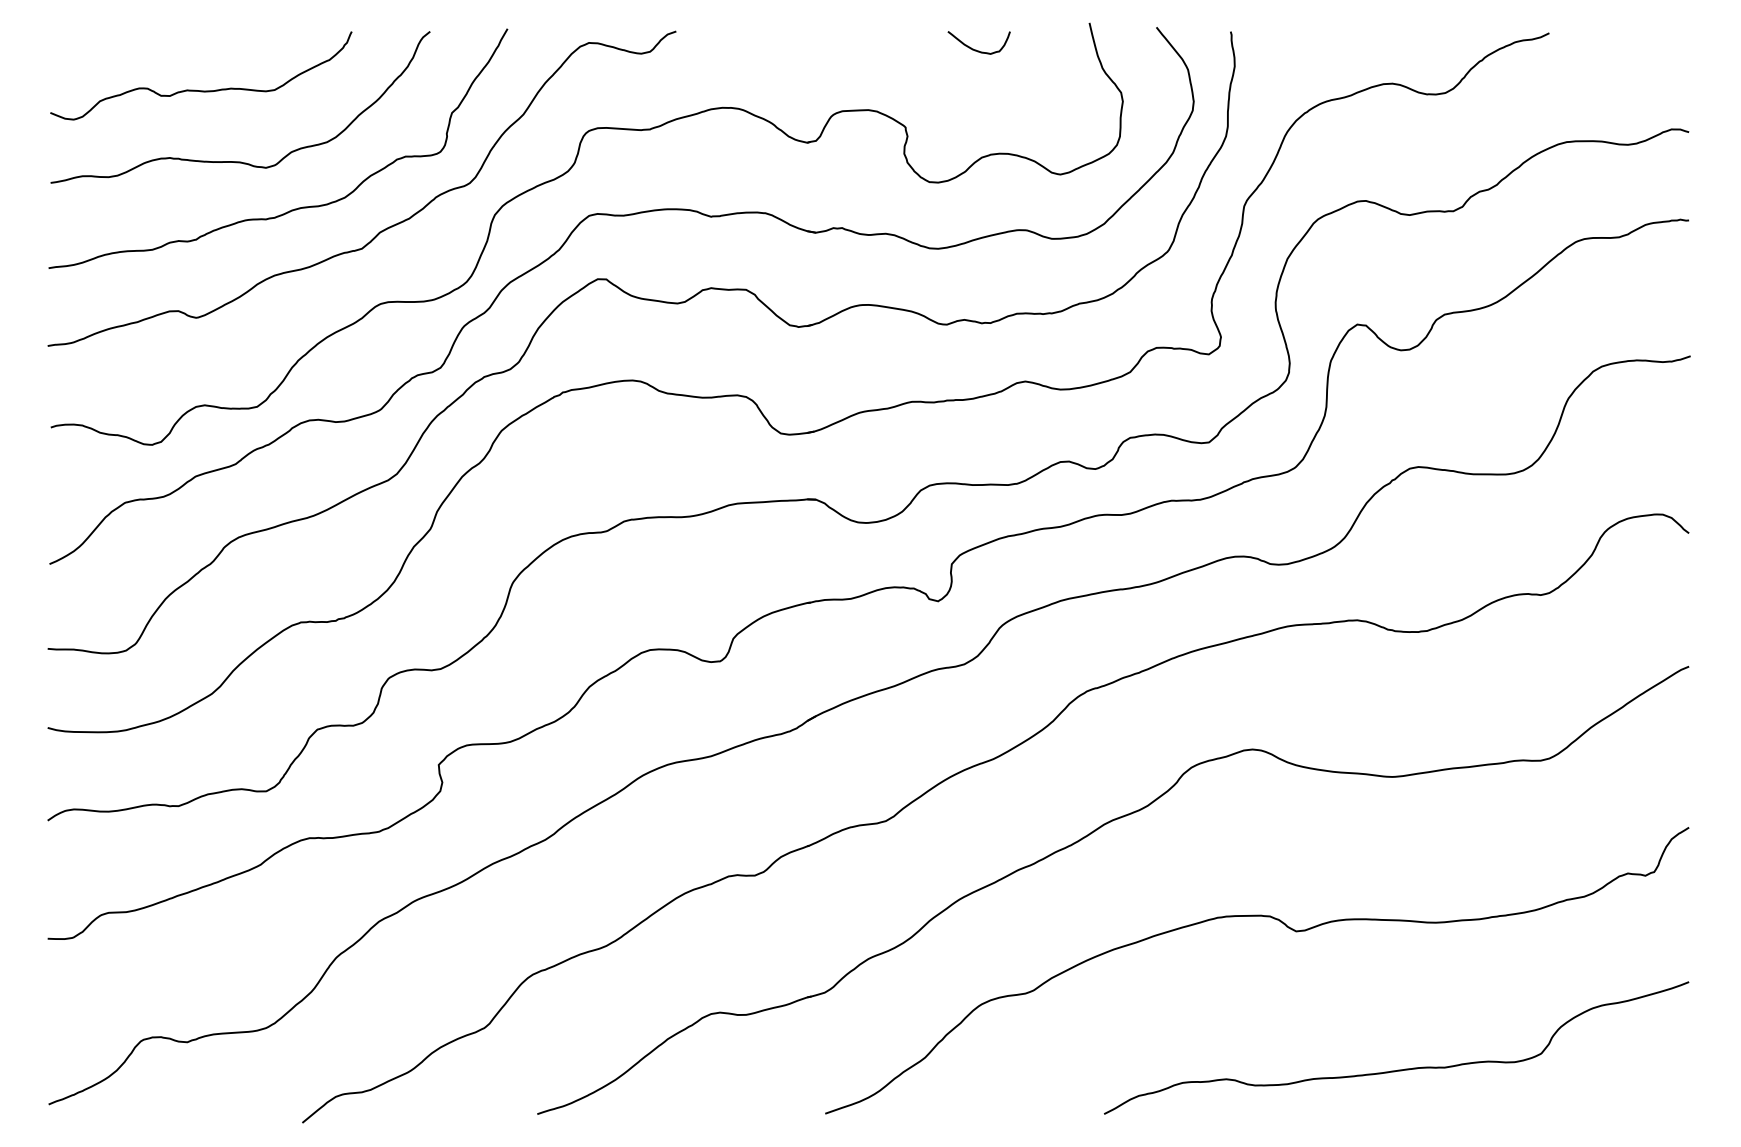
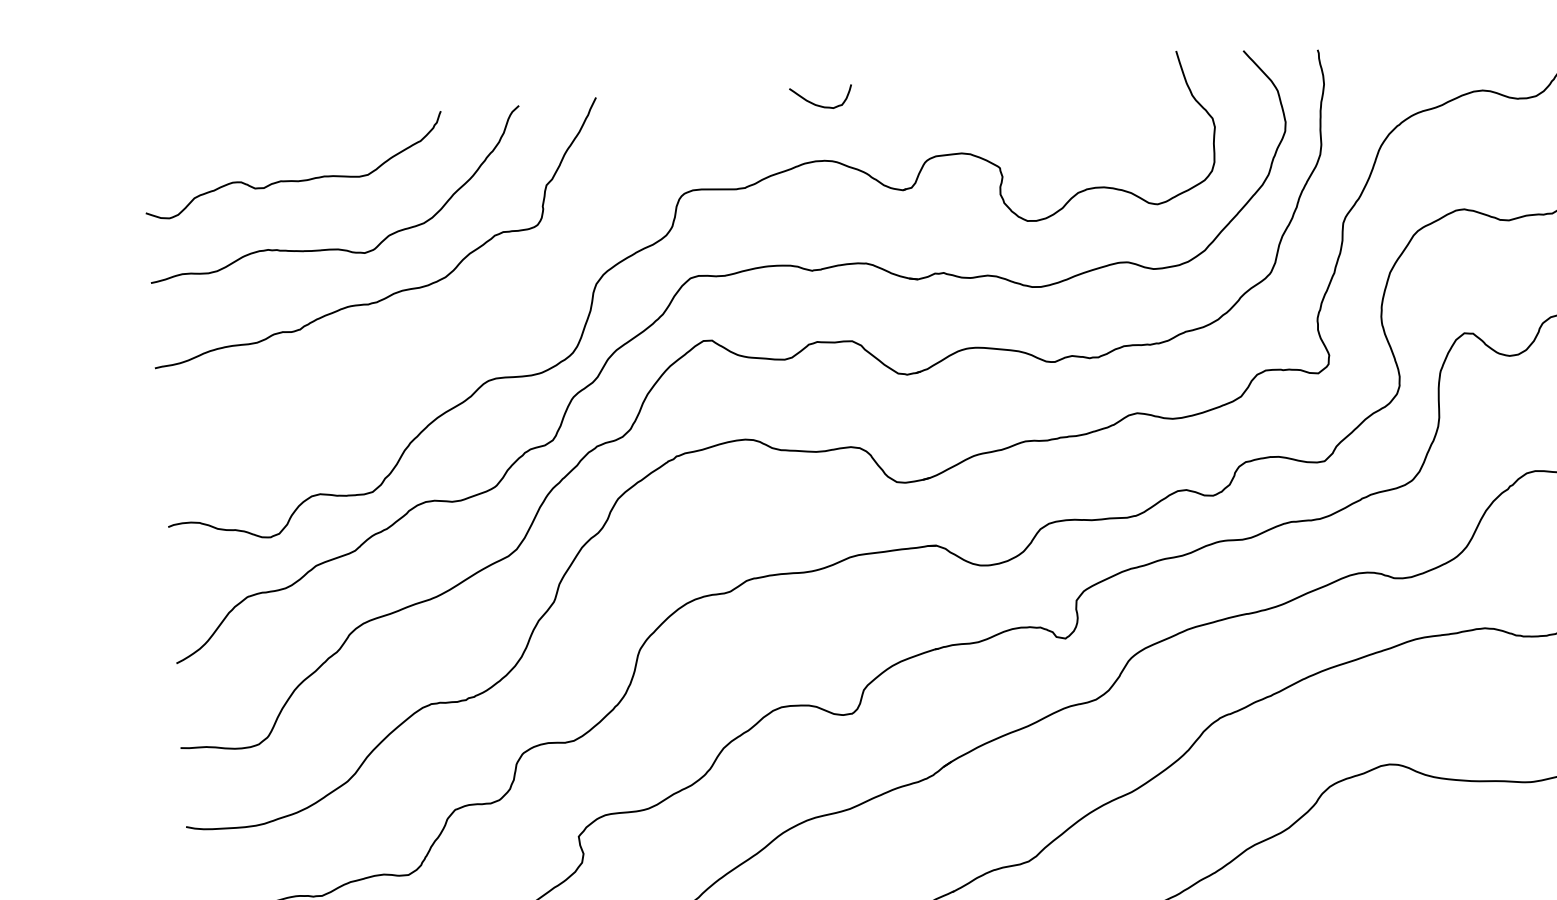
curve: (976, 49) -> (819, 104), moved
curve: (381, 230) -> (484, 307), removed

